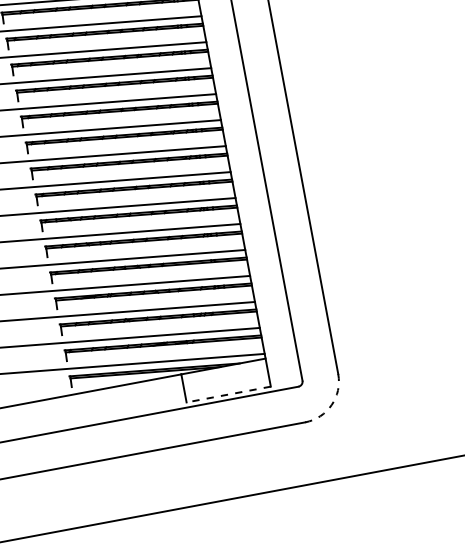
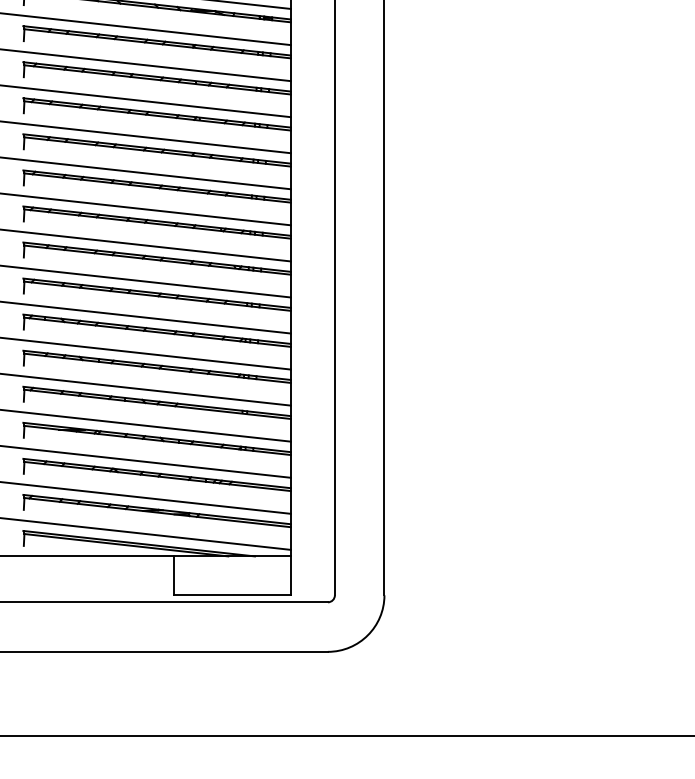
line: (228, 394) -> (231, 595), dashed -> solid
arc: (331, 405) -> (367, 635), dashed -> solid

